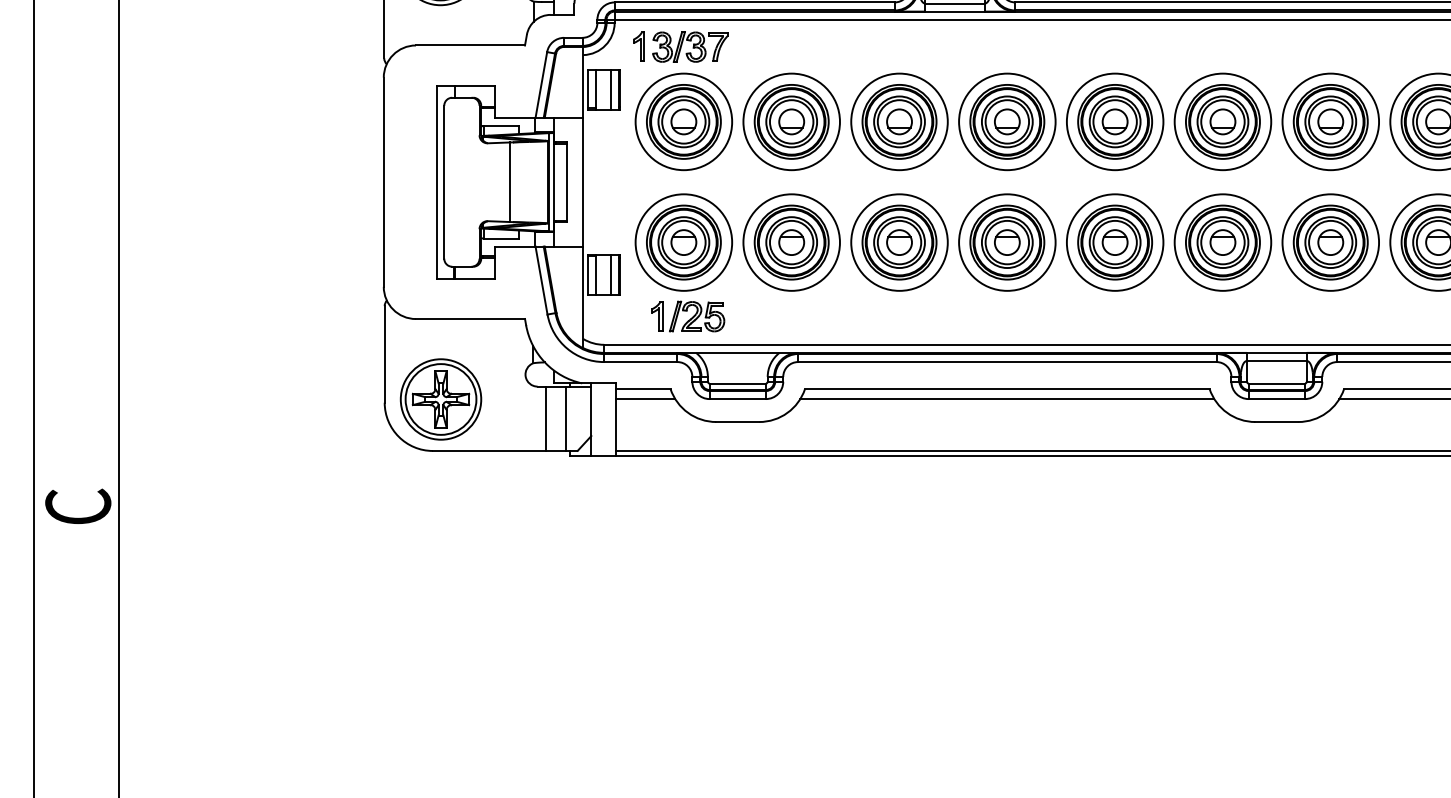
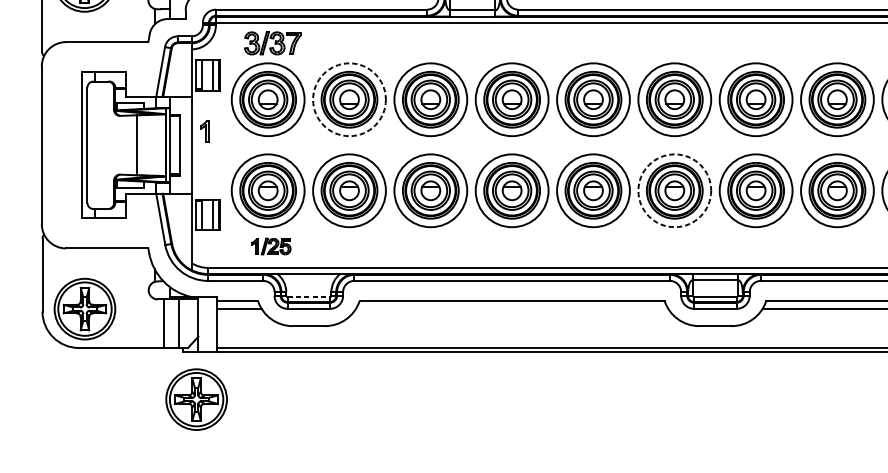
part: (638, 46) -> (204, 131), moved
circle: (791, 121) -> (349, 99), solid -> dashed
circle: (1222, 242) -> (674, 190), solid -> dashed
part: (688, 316) -> (271, 246), size x0.7
line: (738, 383) -> (309, 297), solid -> dashed
line: (1007, 399) -> (512, 309), removed
part: (588, 519) -> (196, 399), added

